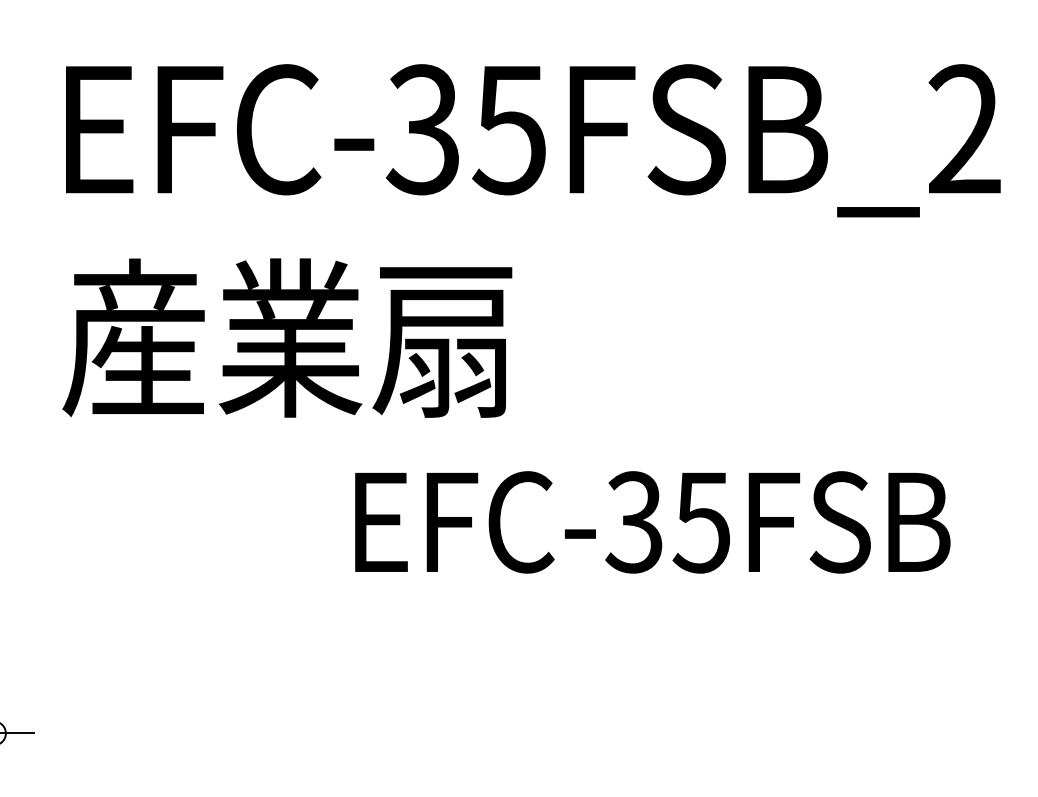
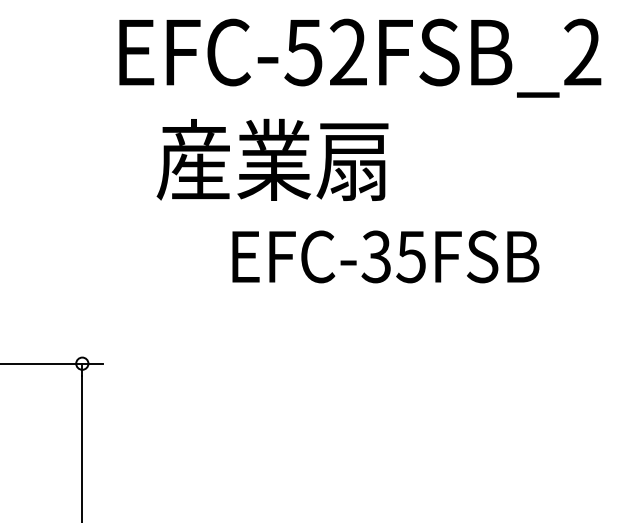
text: (465, 129) -> (325, 52), EFC-35FSB_2 -> EFC-52FSB_2
text: (287, 337) -> (272, 159), moved
text: (651, 521) -> (385, 256), moved

